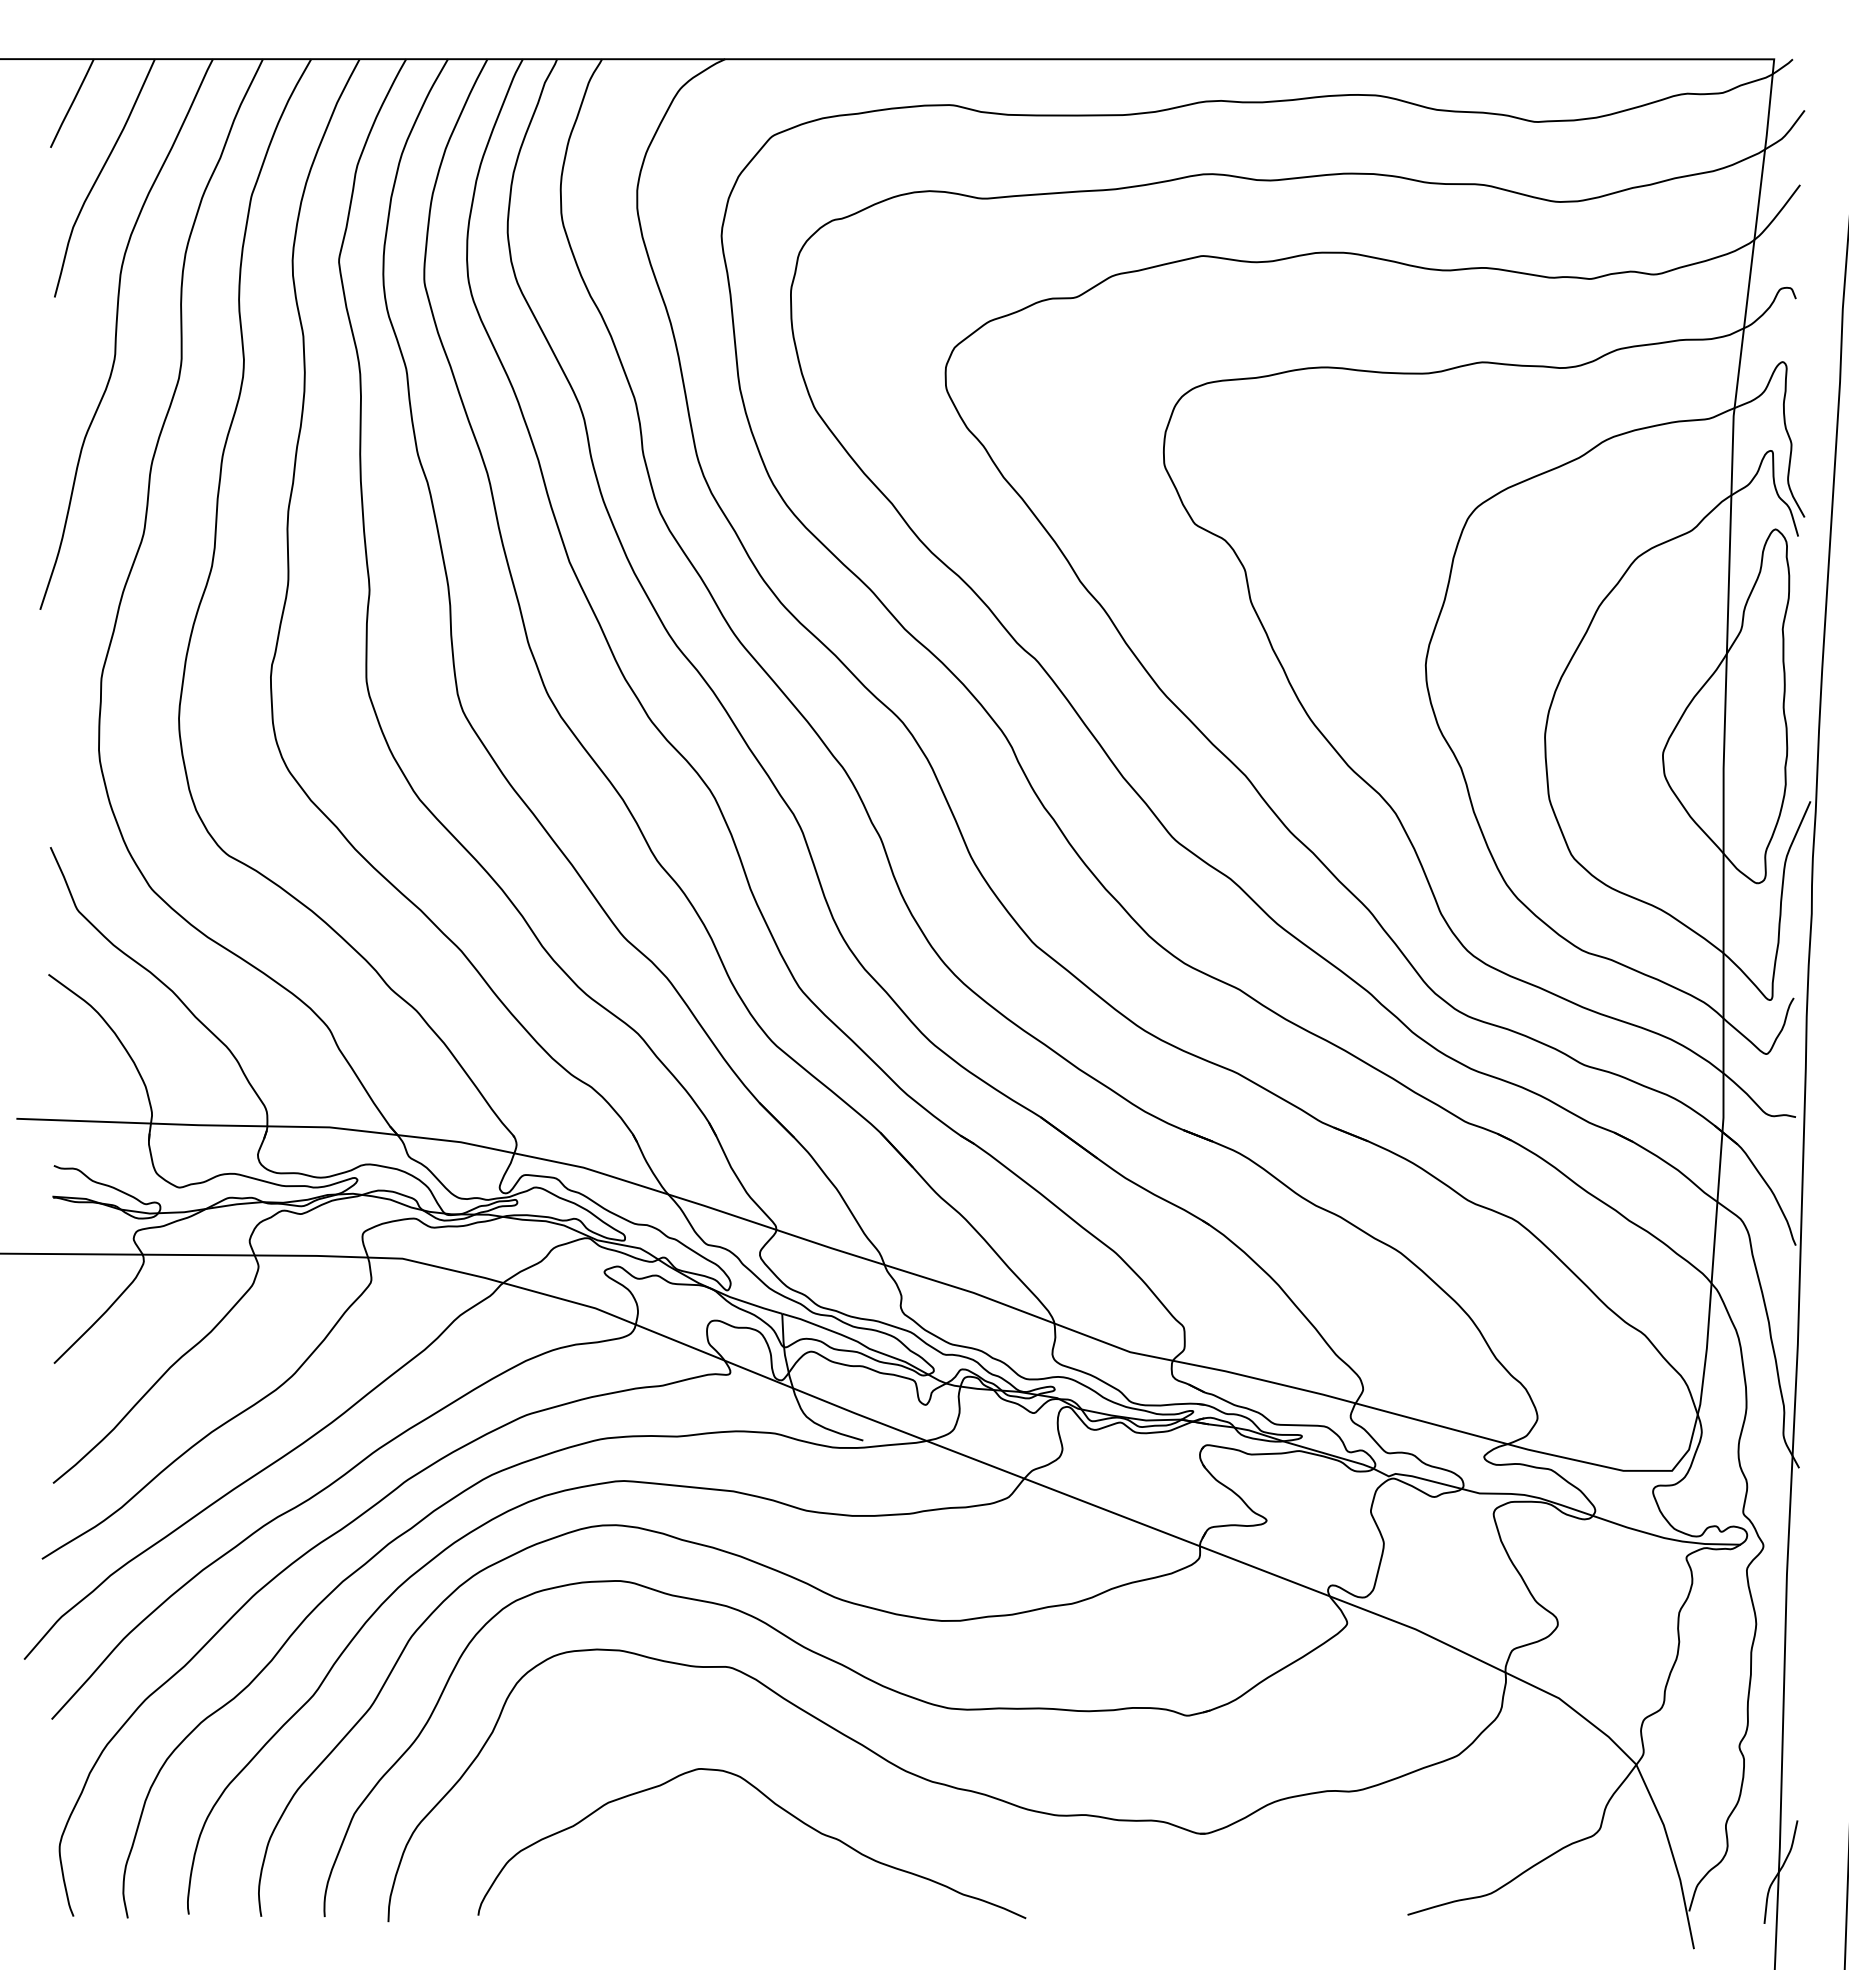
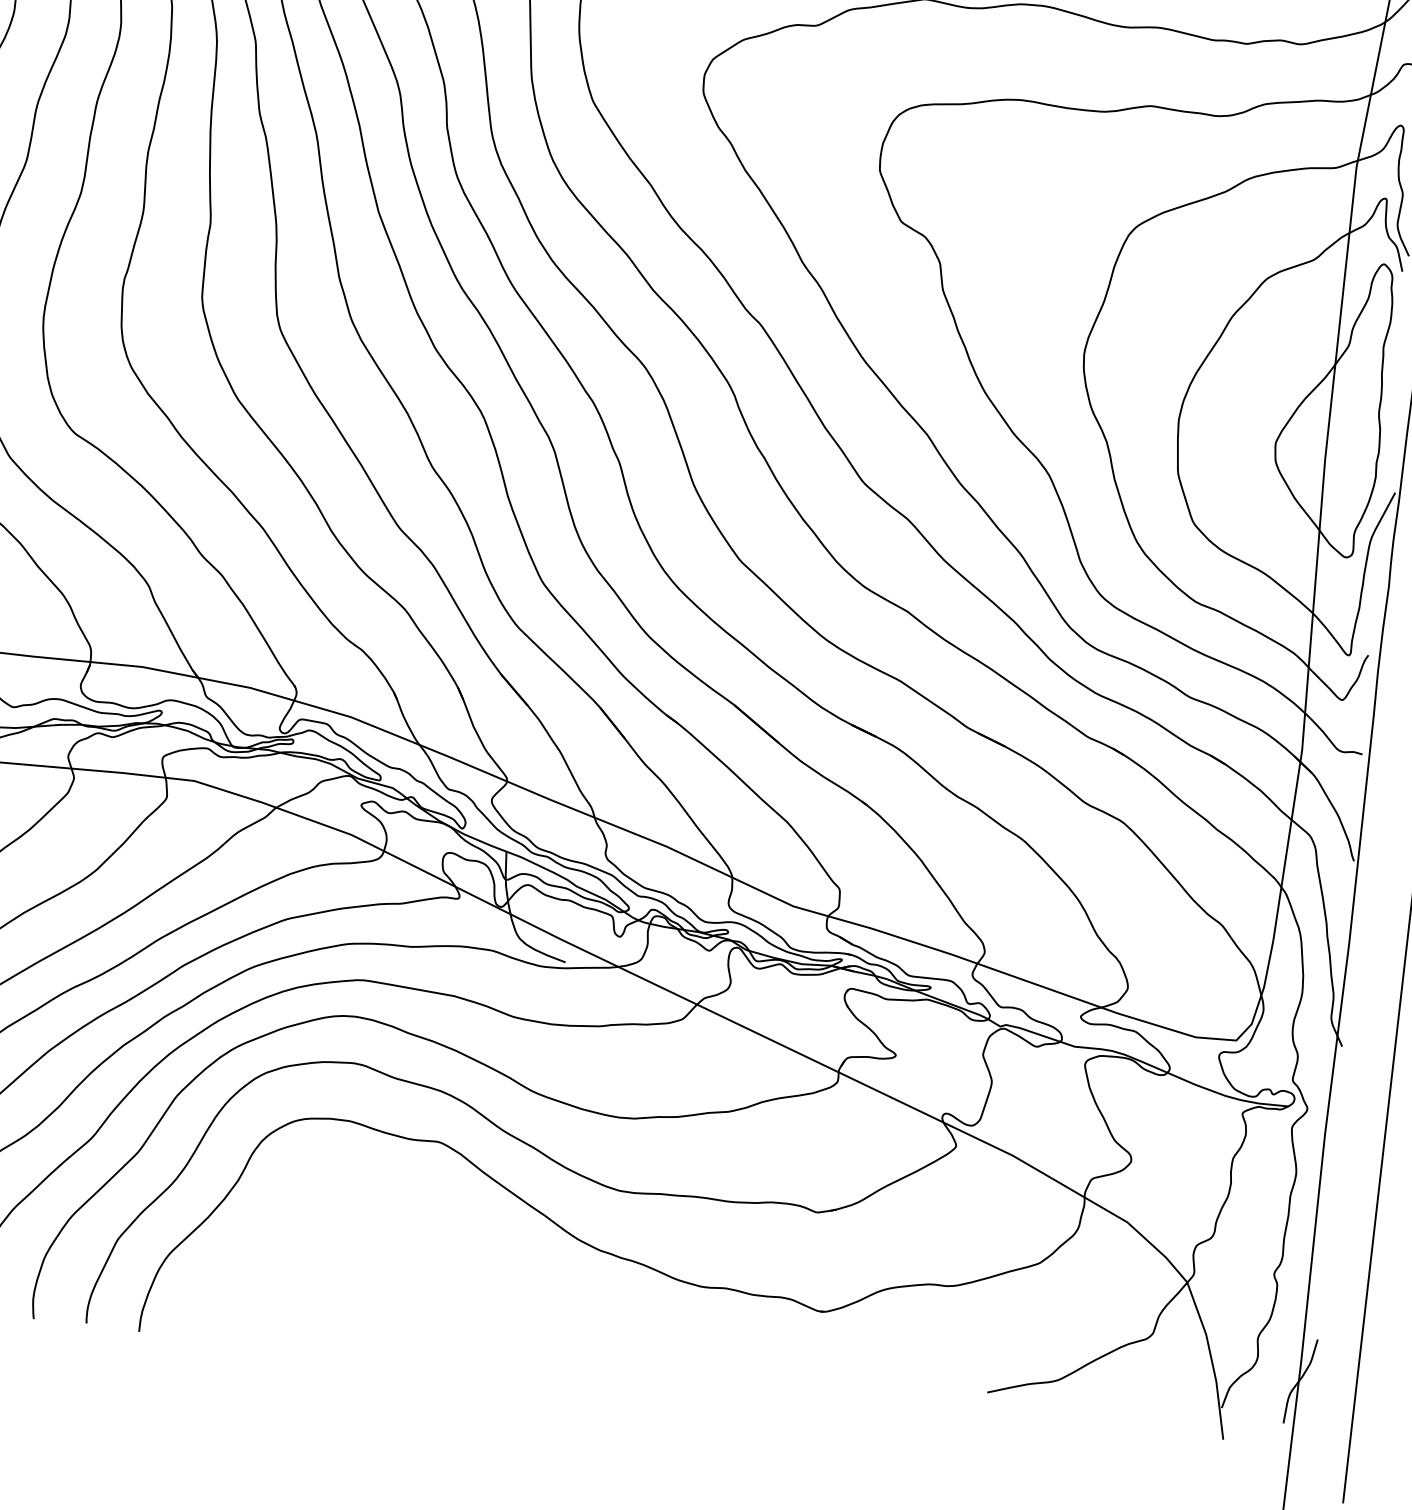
curve: (775, 1805) -> (468, 1260), removed

